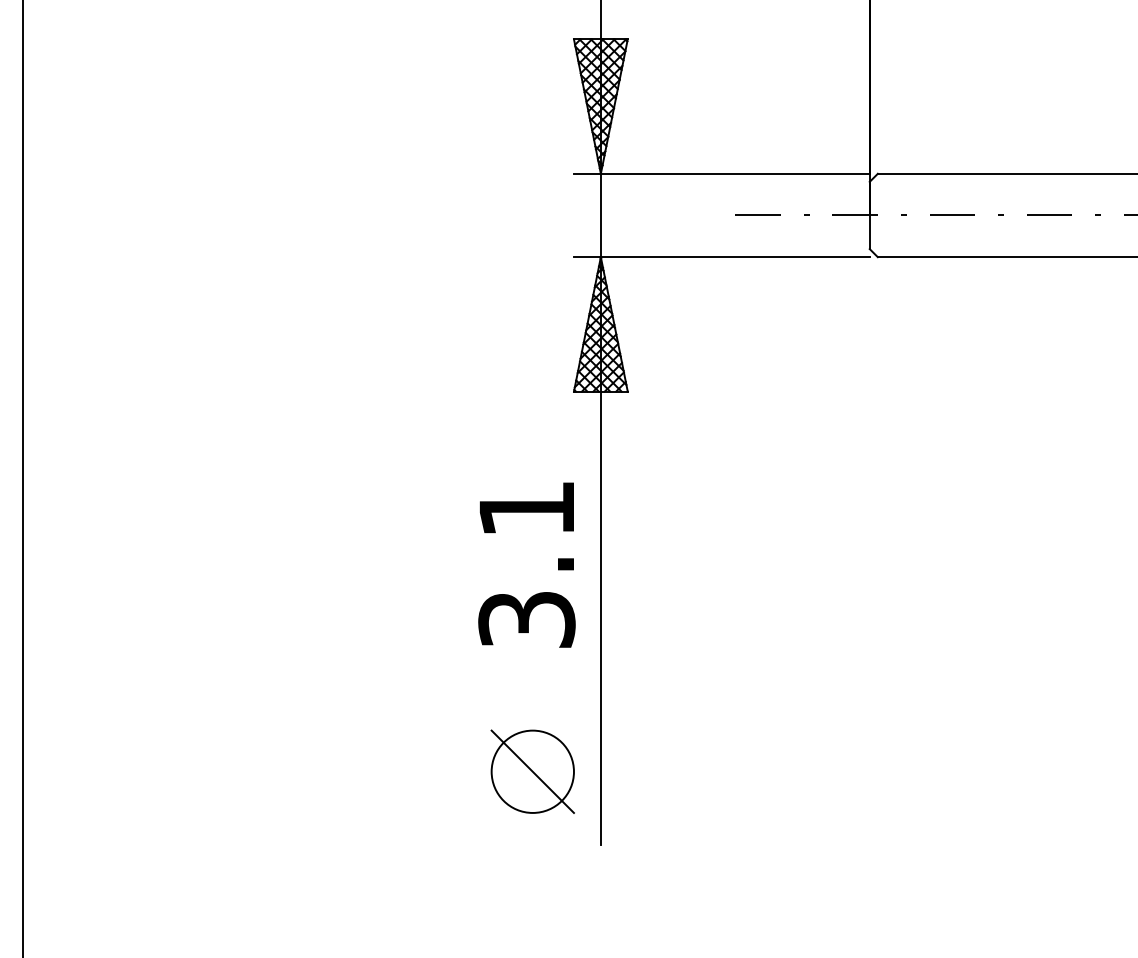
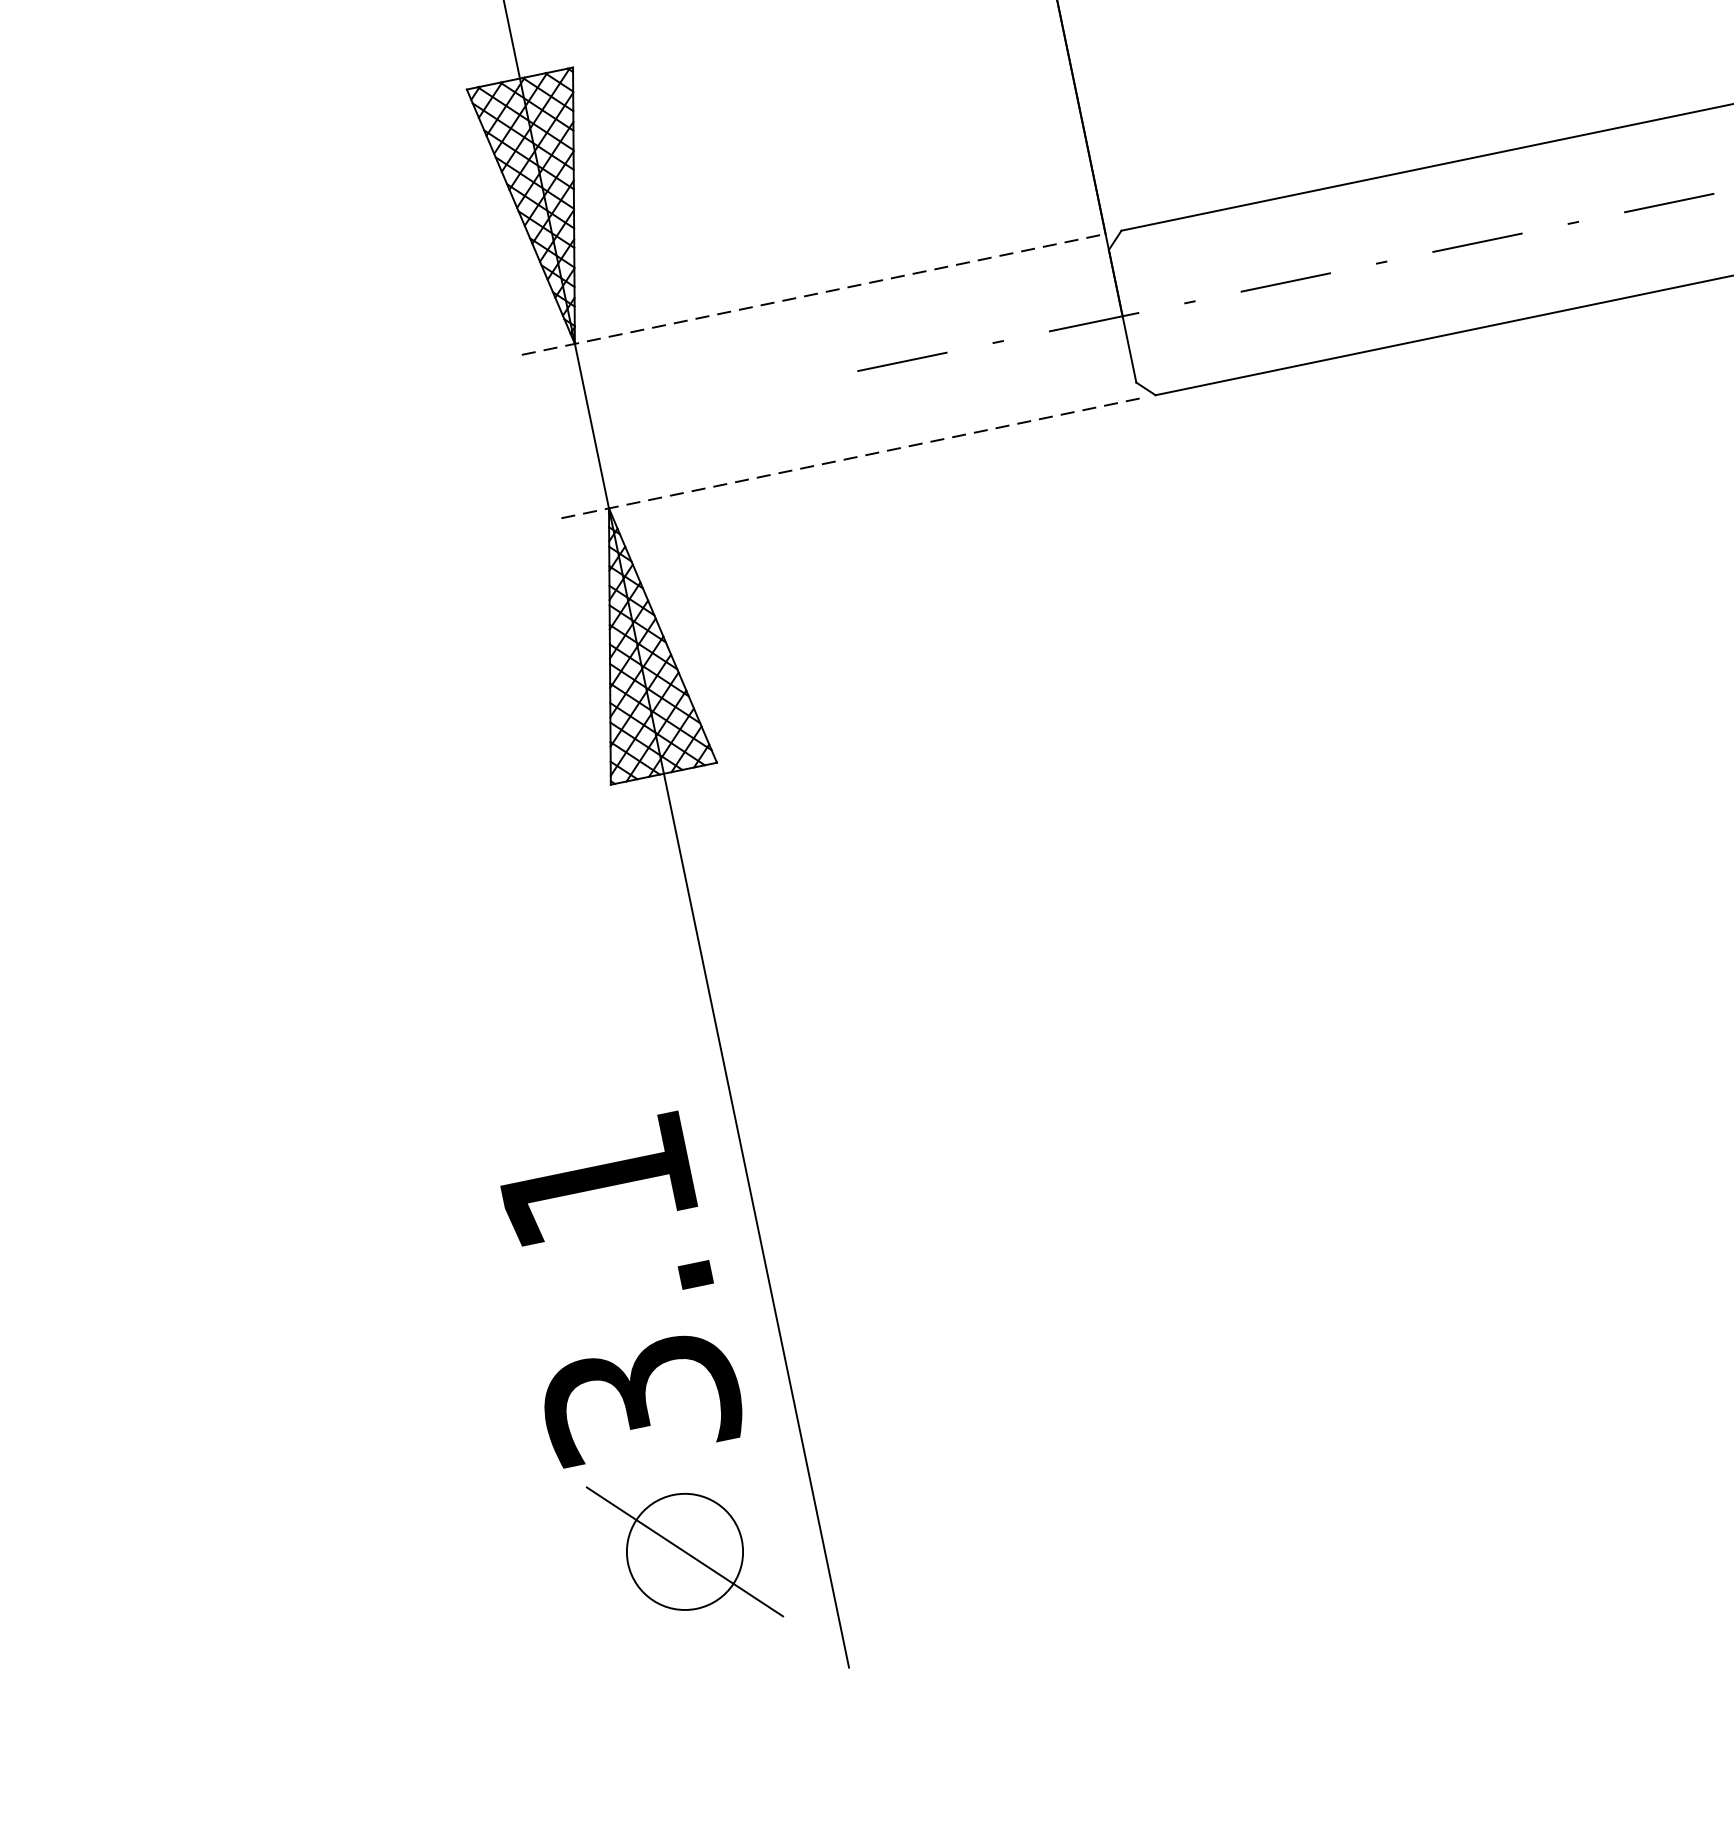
line: (721, 173) -> (812, 293), solid -> dashed
line: (721, 257) -> (847, 459), solid -> dashed
text: (526, 564) -> (618, 1291), moved
circle: (532, 771) -> (684, 1551), size x0.7

